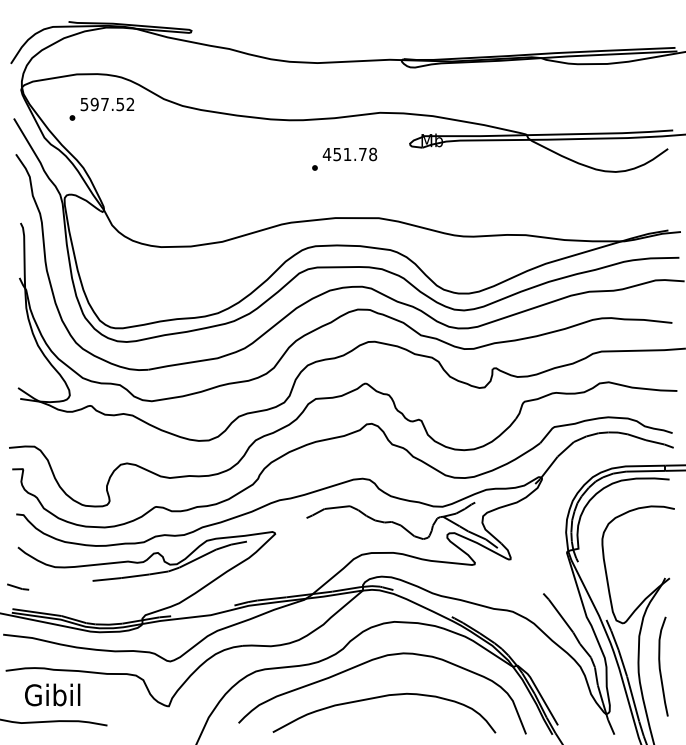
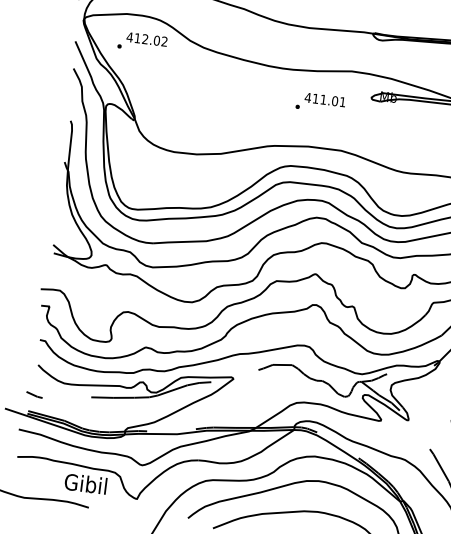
text: (102, 104) -> (143, 39), 597.52 -> 412.02
text: (355, 154) -> (329, 100), 451.78 -> 411.01
text: (52, 694) -> (85, 483), moved

